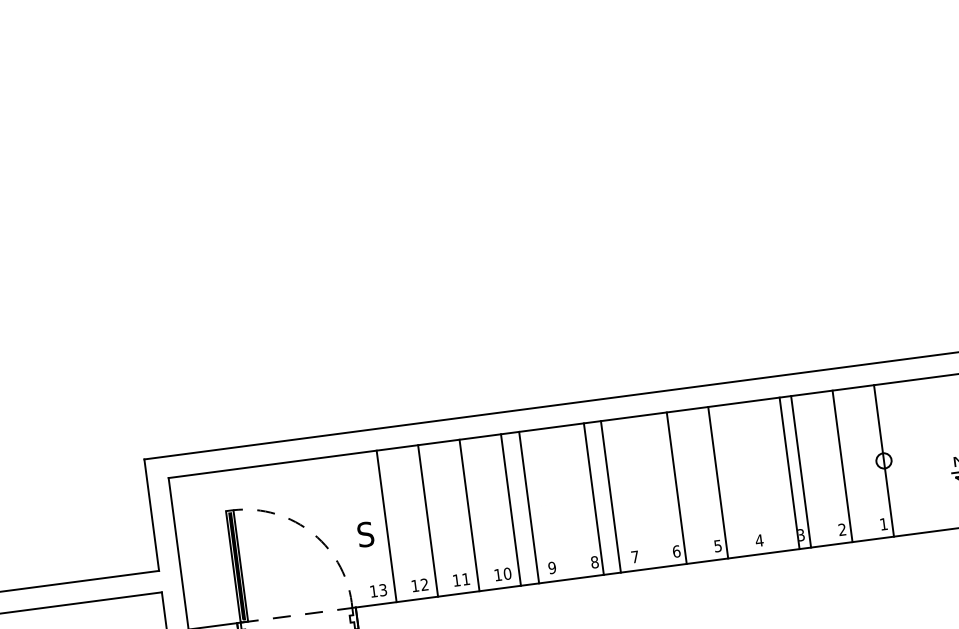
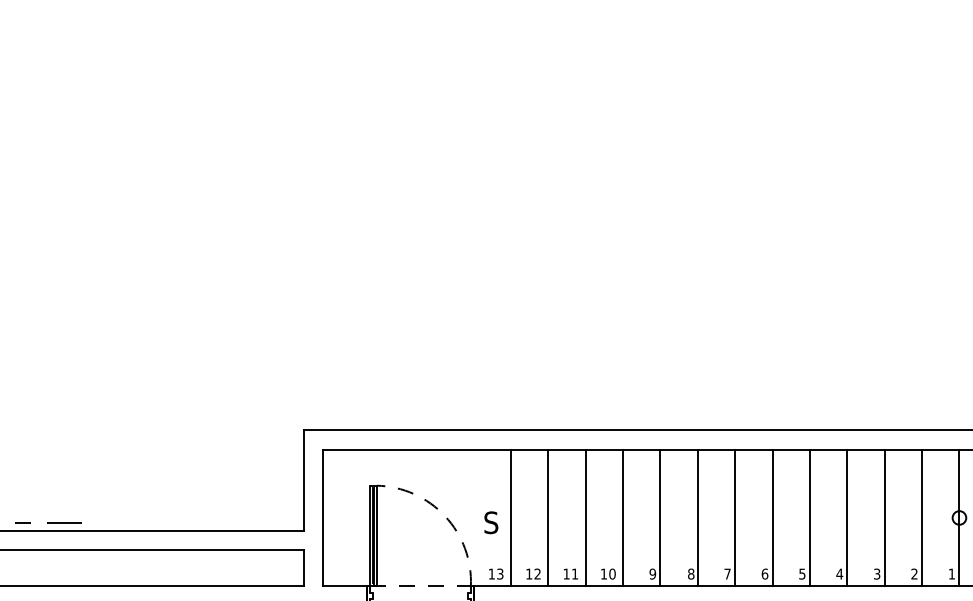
line: (789, 472) -> (847, 517), moved
line: (611, 496) -> (735, 517), moved
line: (529, 507) -> (660, 517), moved

